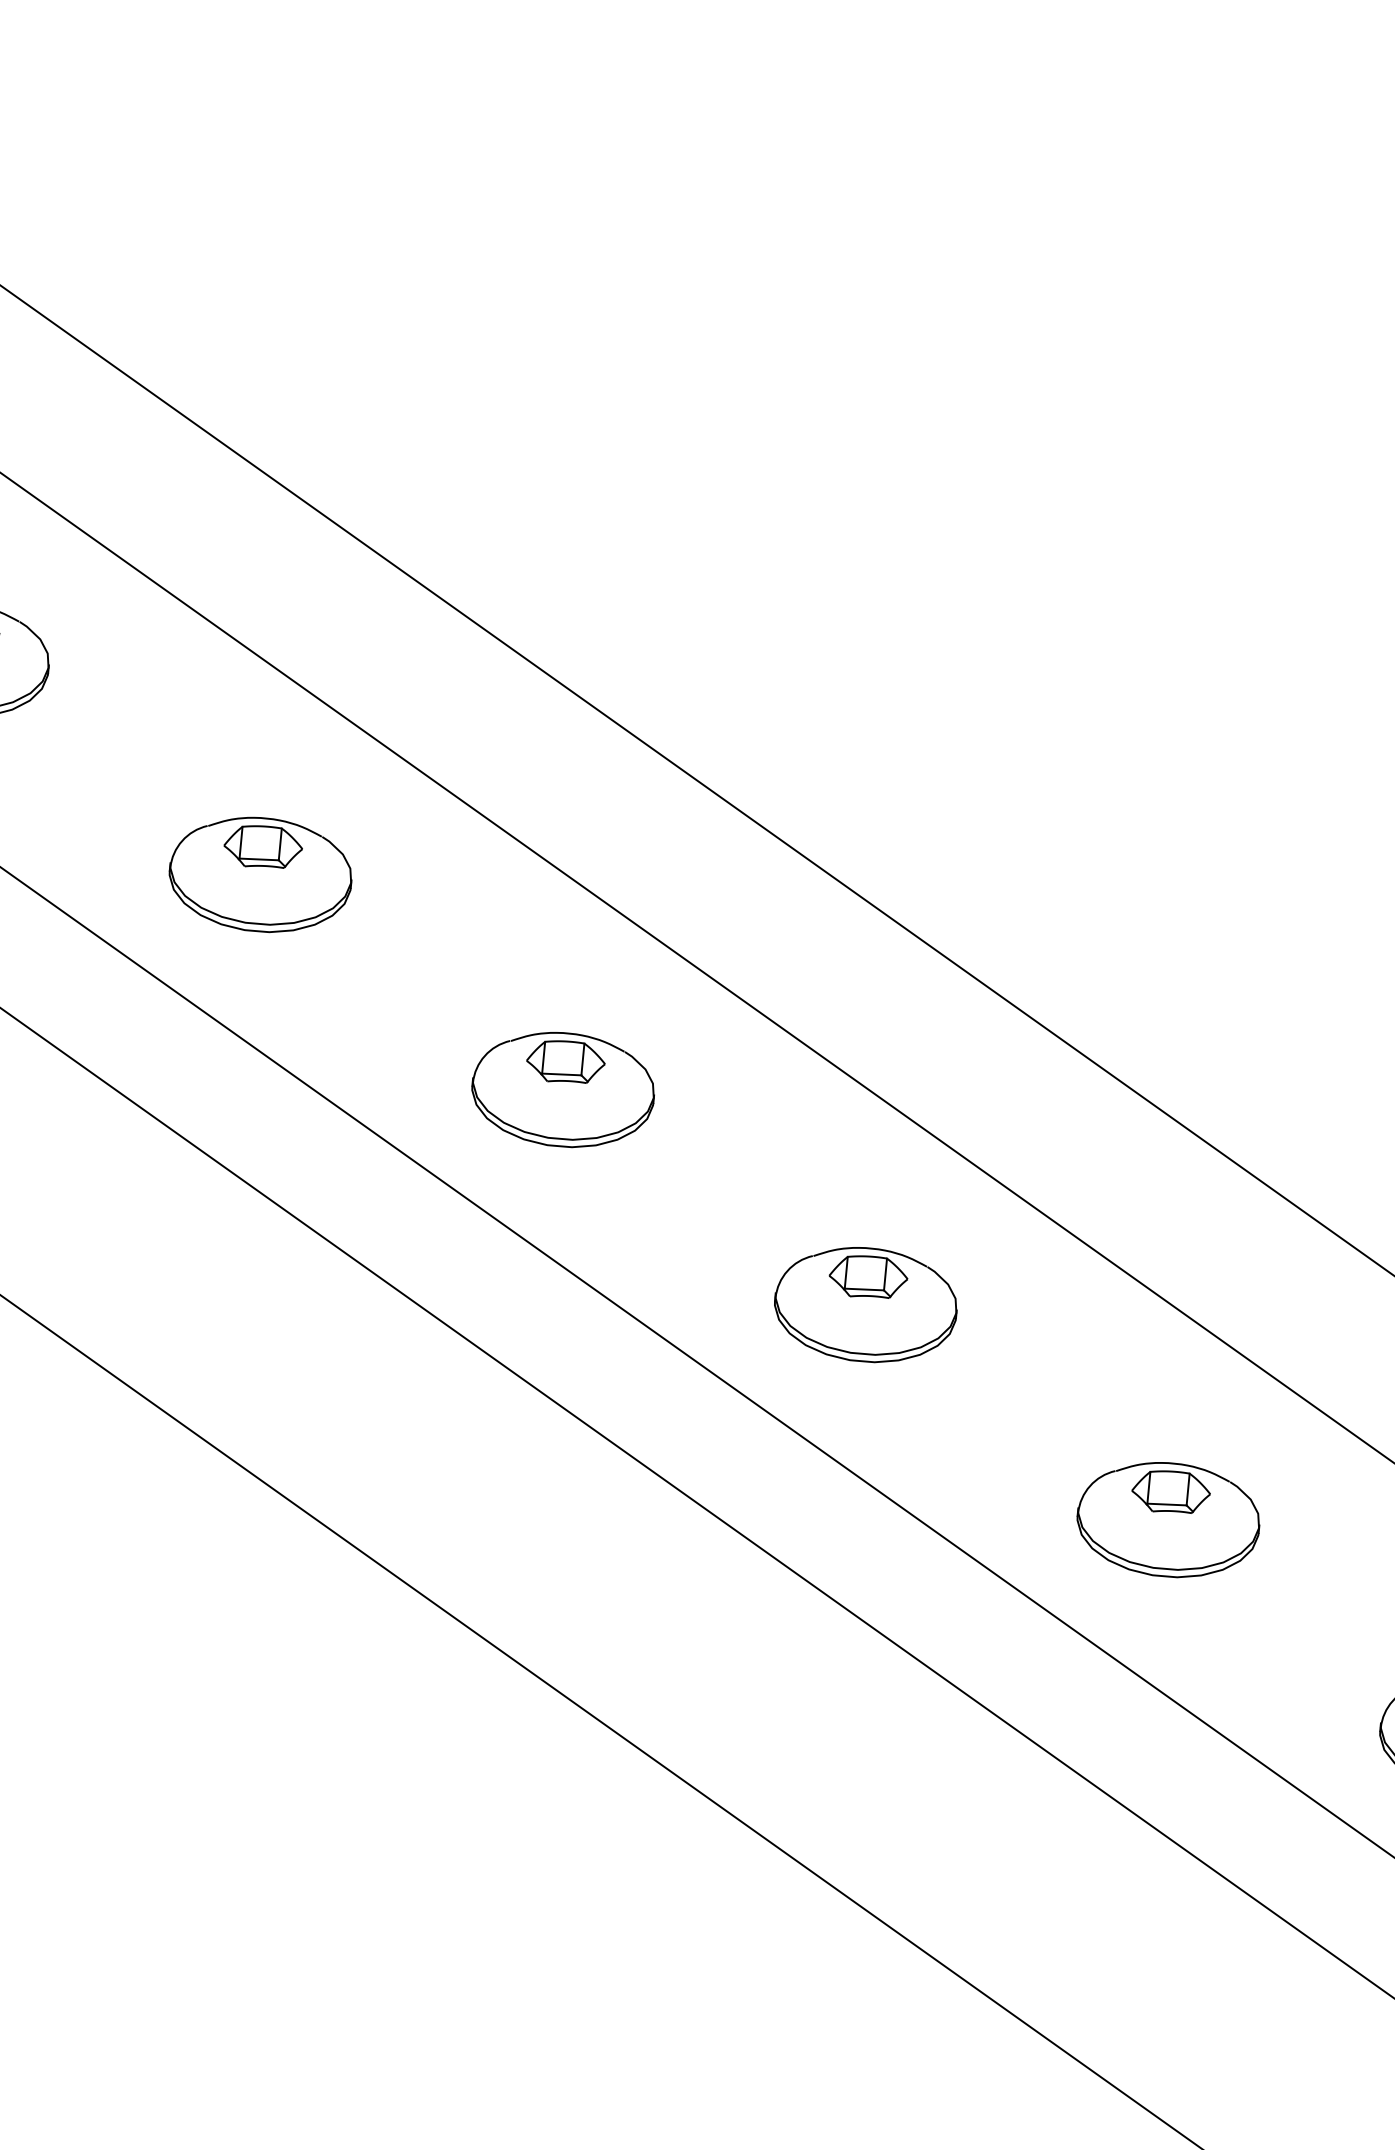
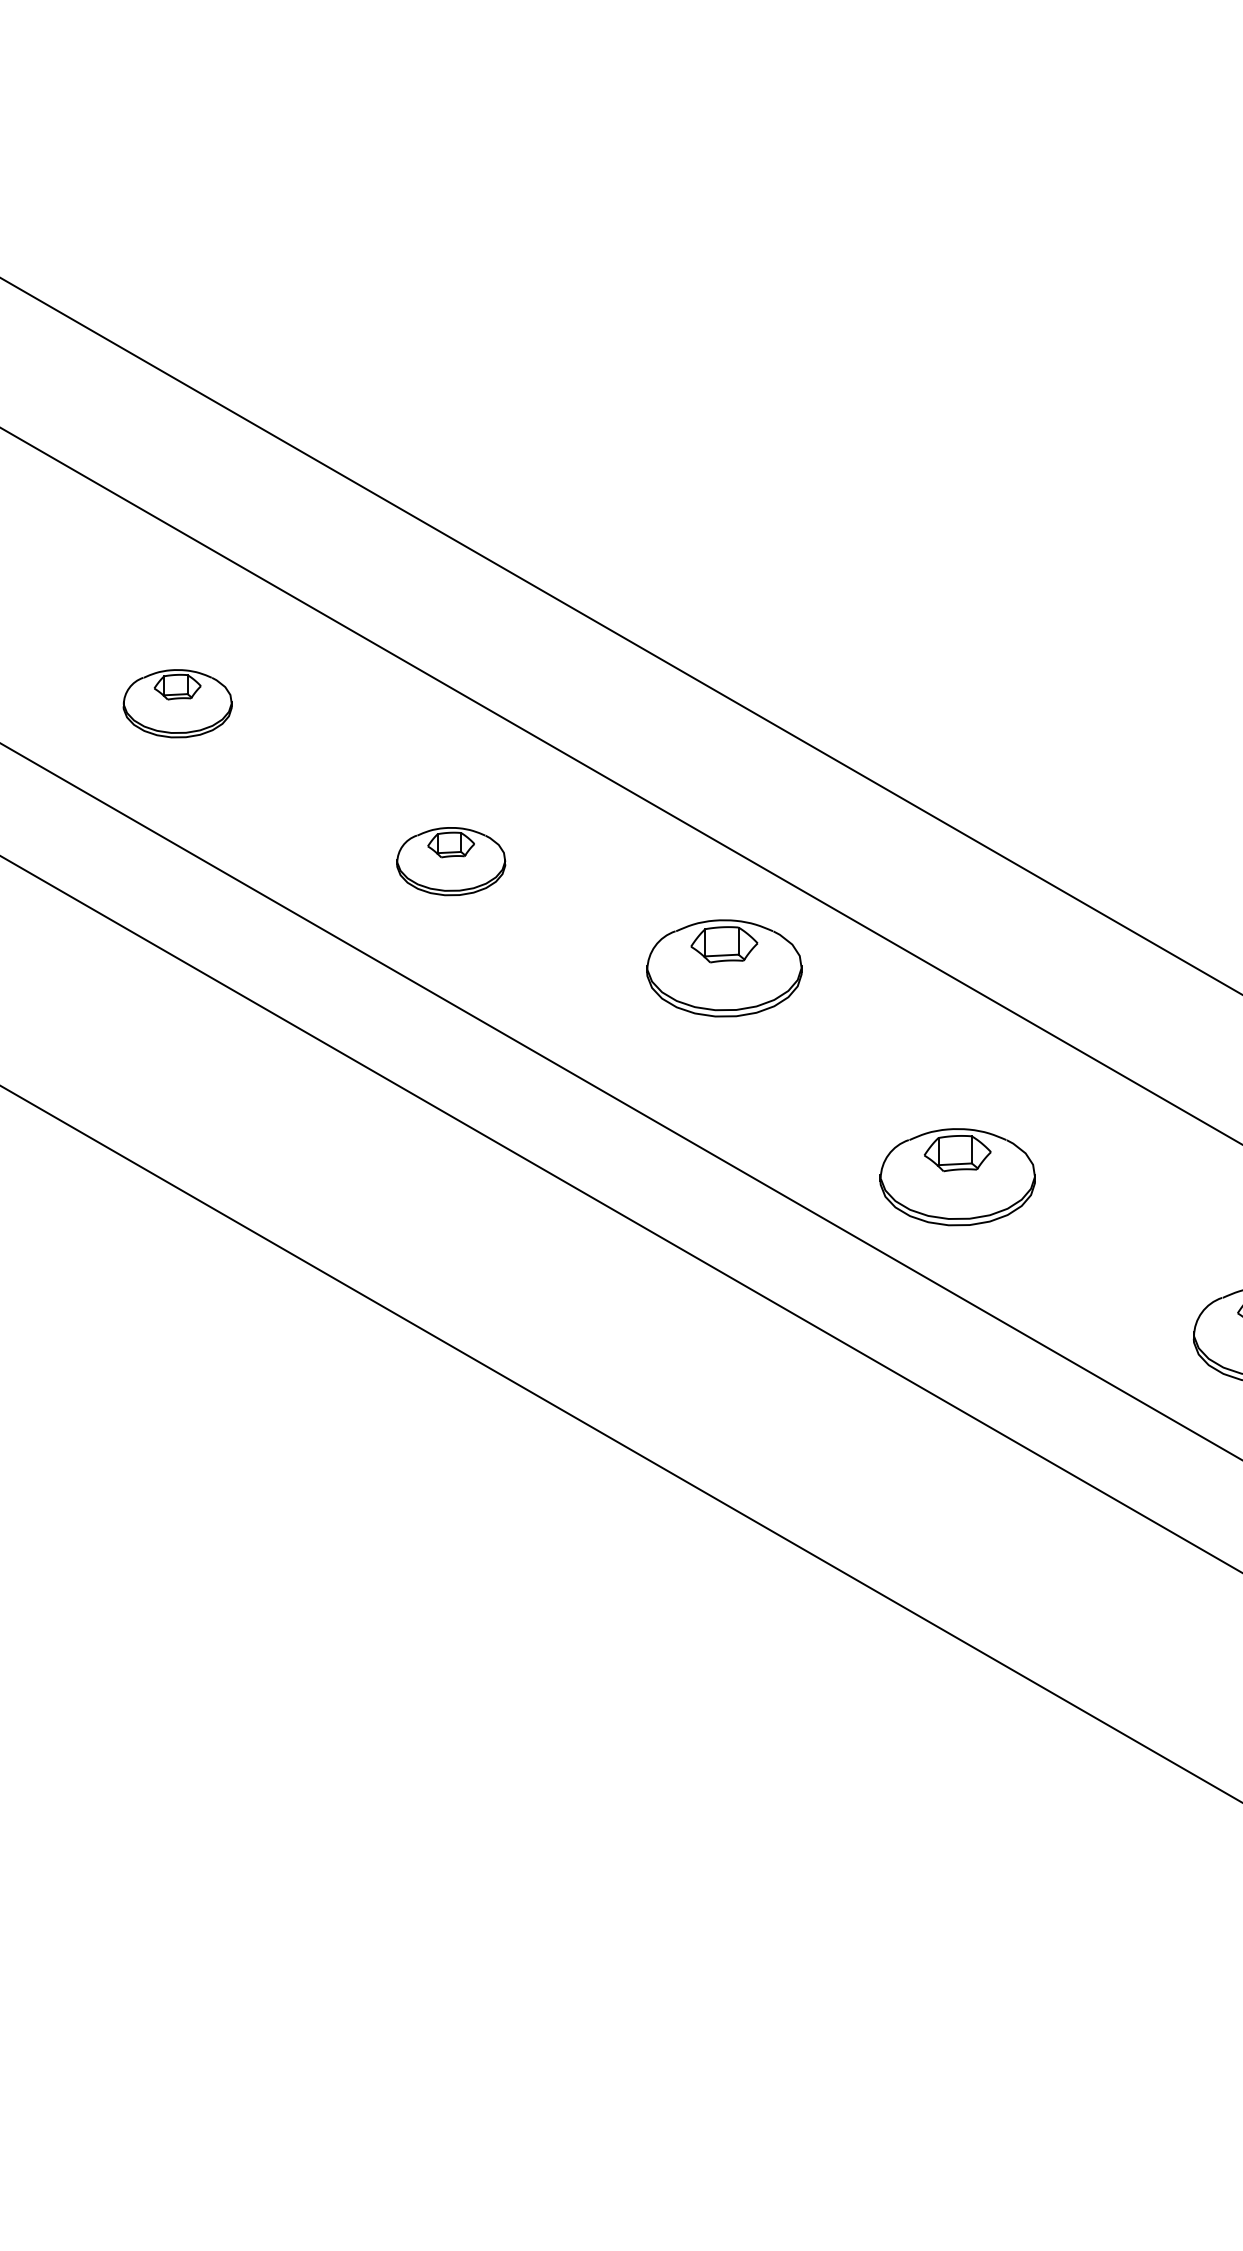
part: (260, 874) -> (177, 703), size x0.7
part: (563, 1089) -> (451, 861), size x0.7
part: (866, 1305) -> (724, 968), moved
part: (1168, 1520) -> (957, 1177), moved

